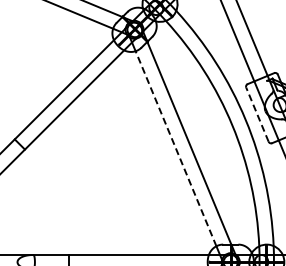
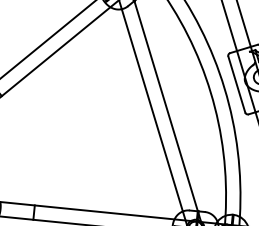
line: (257, 114) -> (236, 84), dashed -> solid
line: (176, 148) -> (152, 110), dashed -> solid

